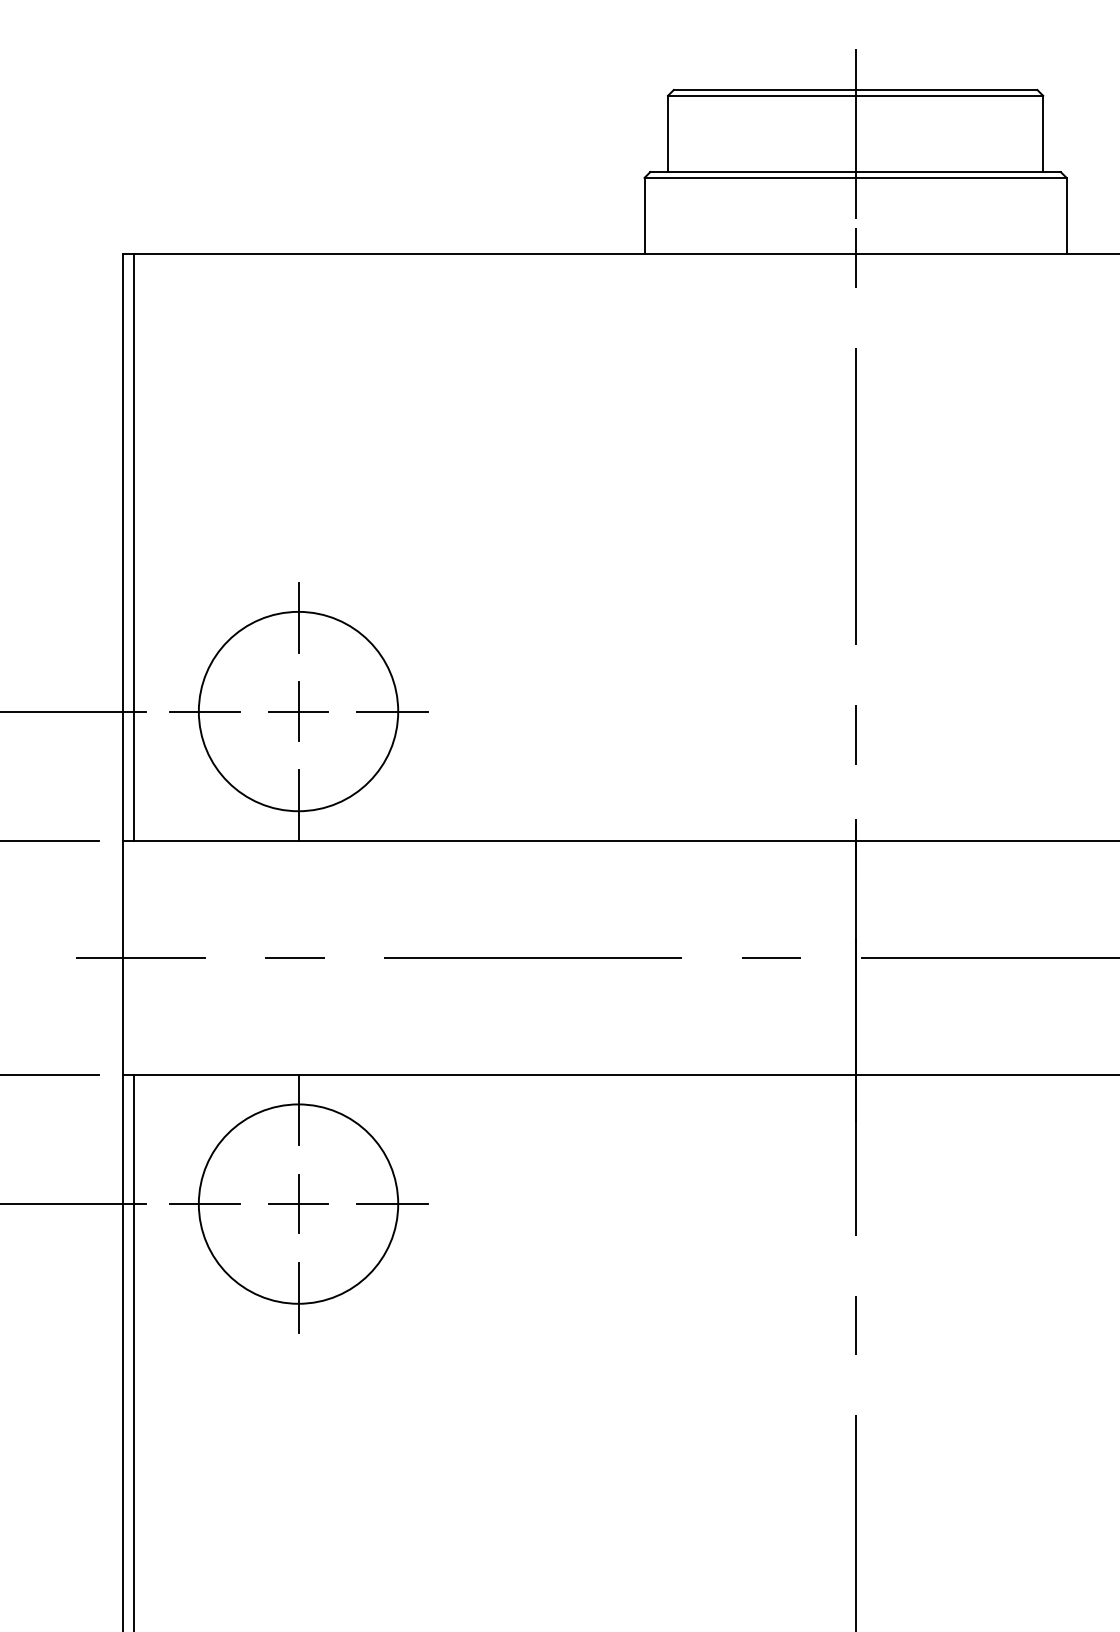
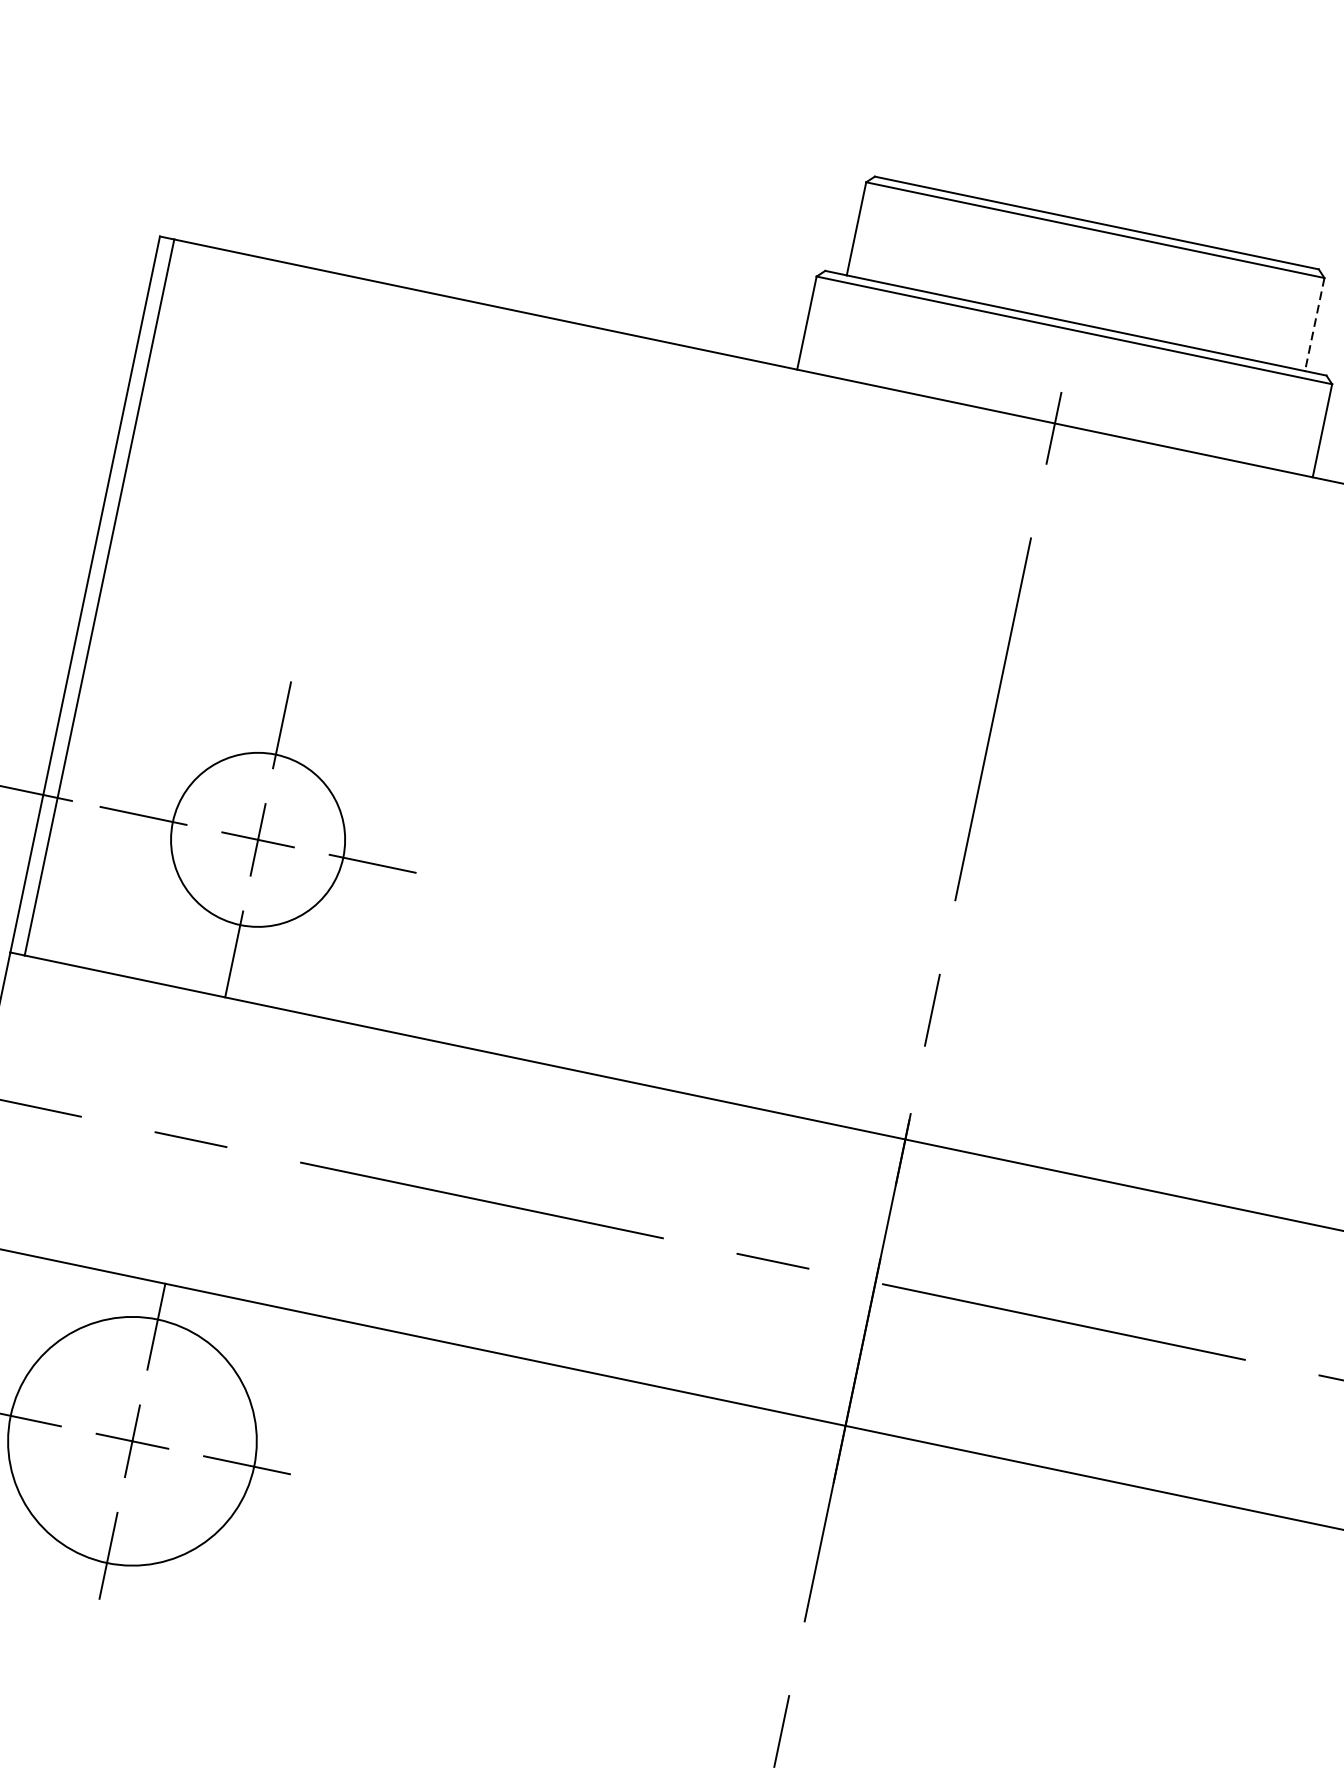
line: (855, 133) -> (1085, 276), removed
line: (1043, 134) -> (1314, 325), solid -> dashed
circle: (298, 711) -> (258, 839), size x0.7

